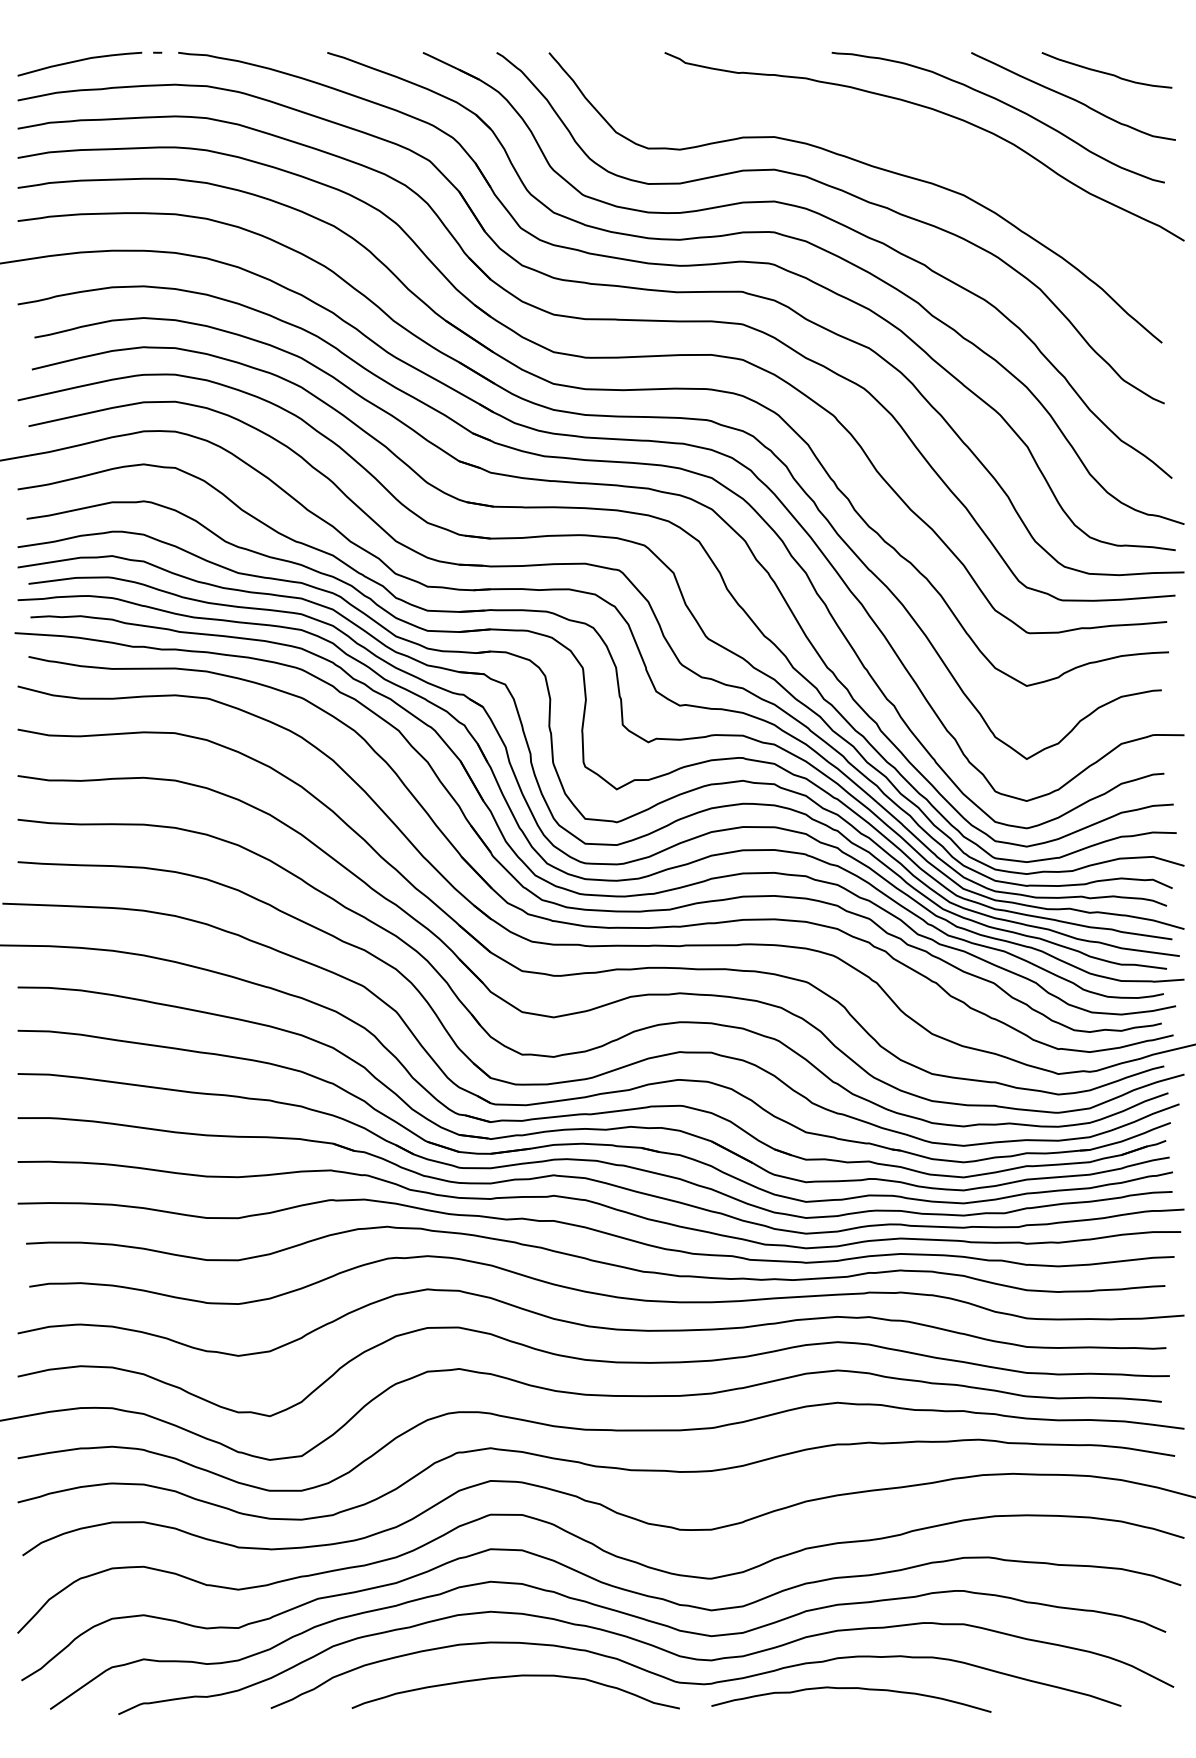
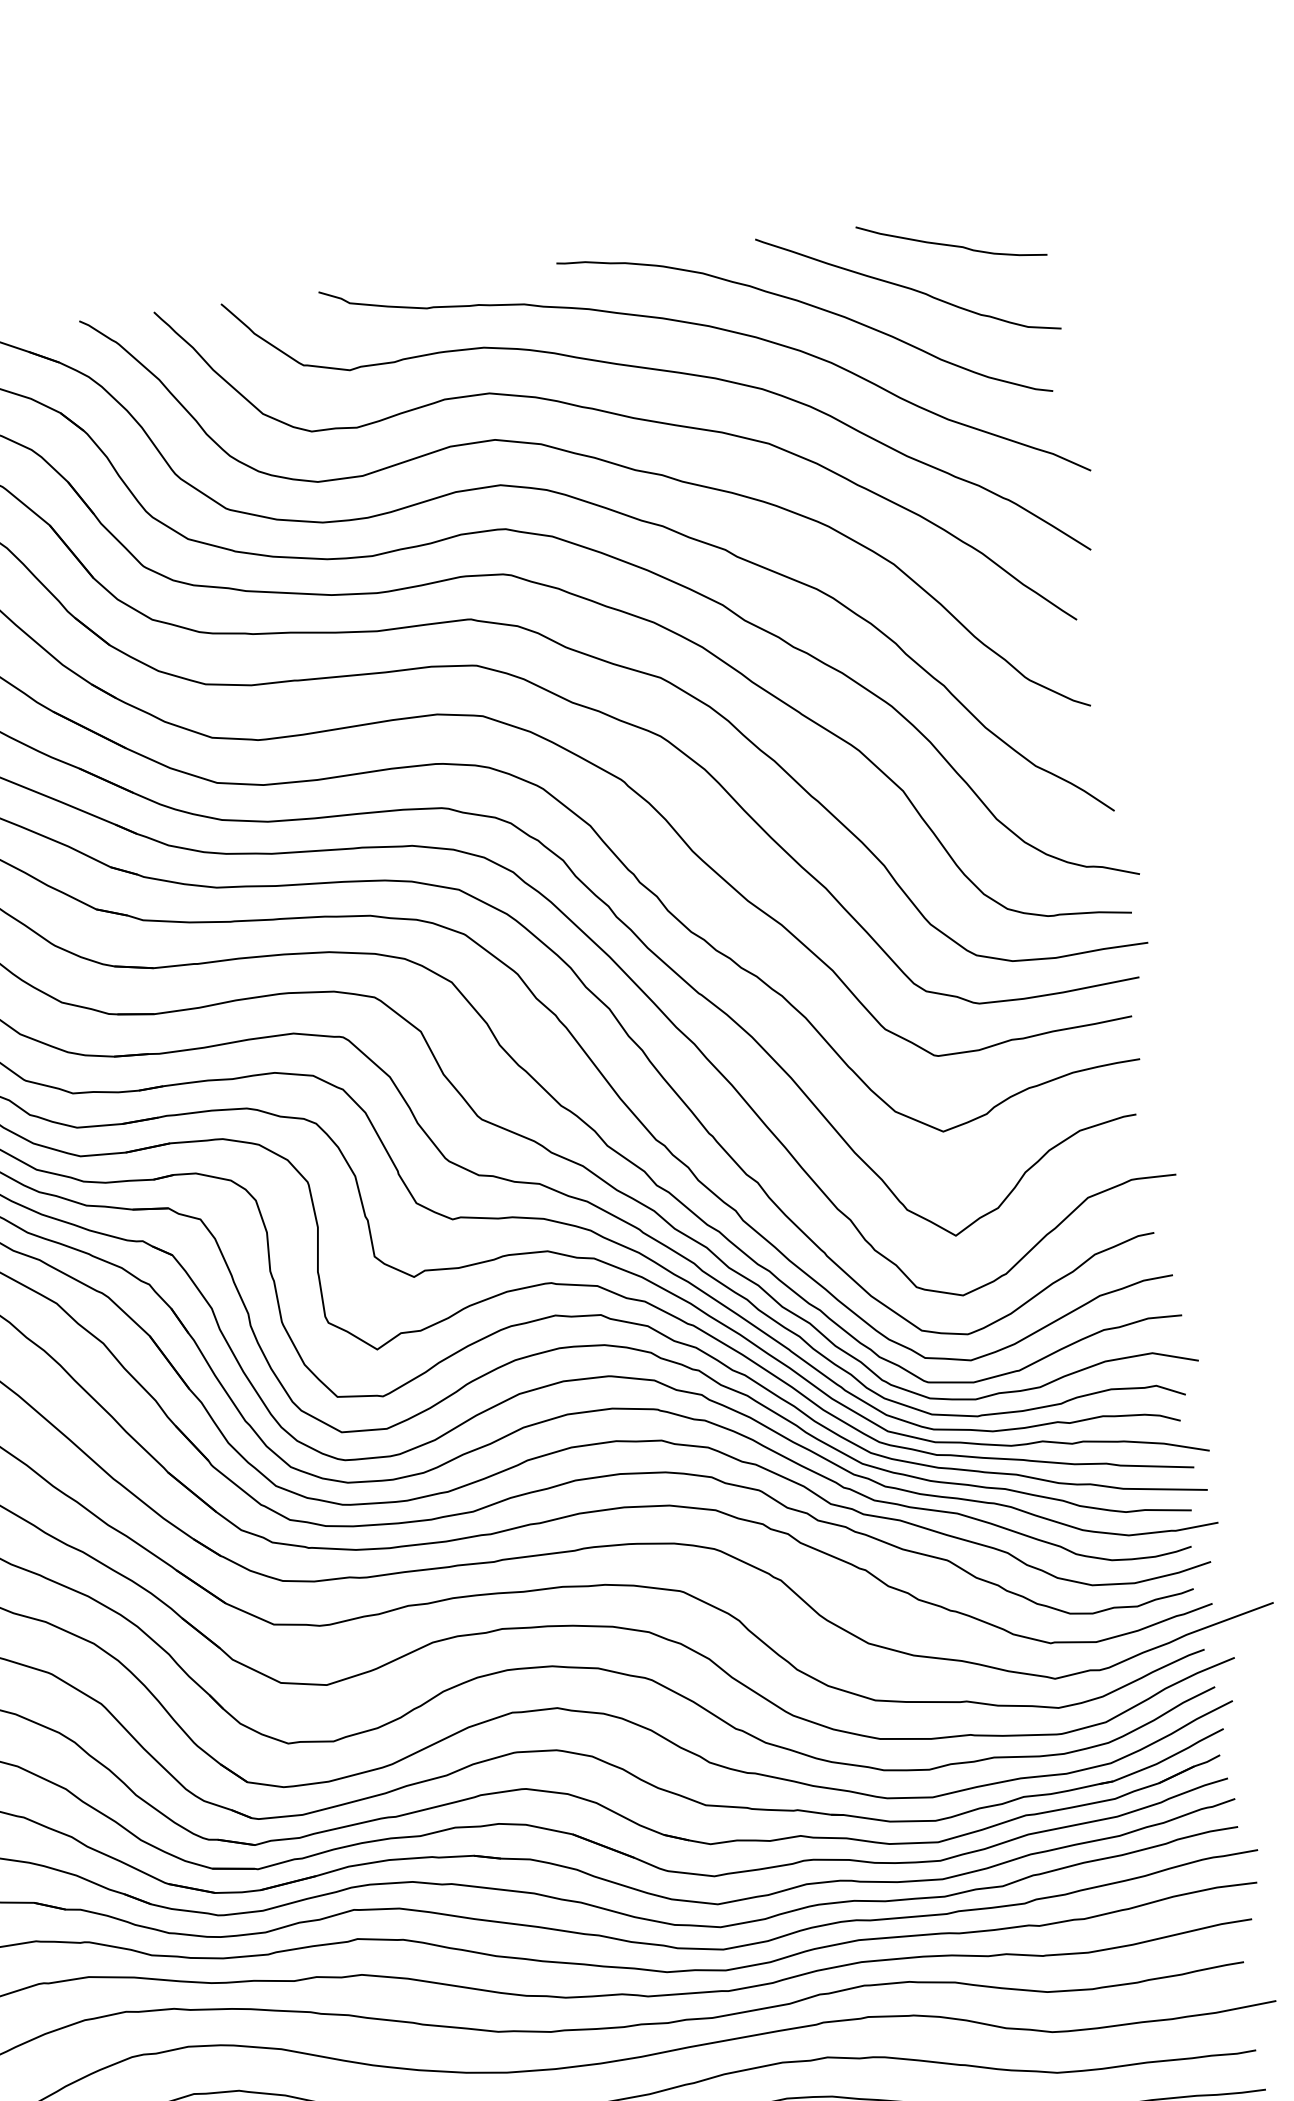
curve: (894, 136) -> (660, 371), added

